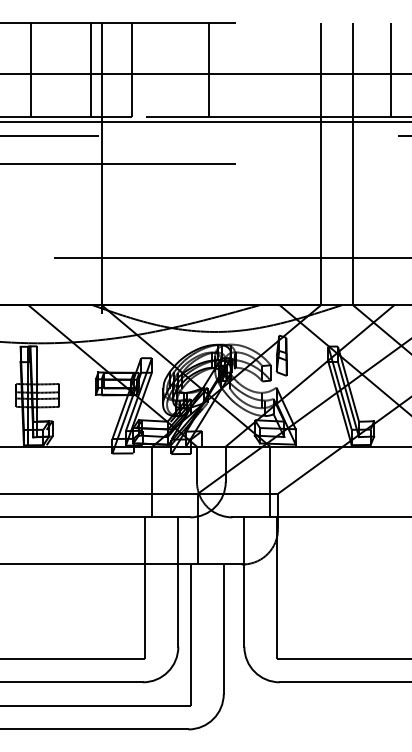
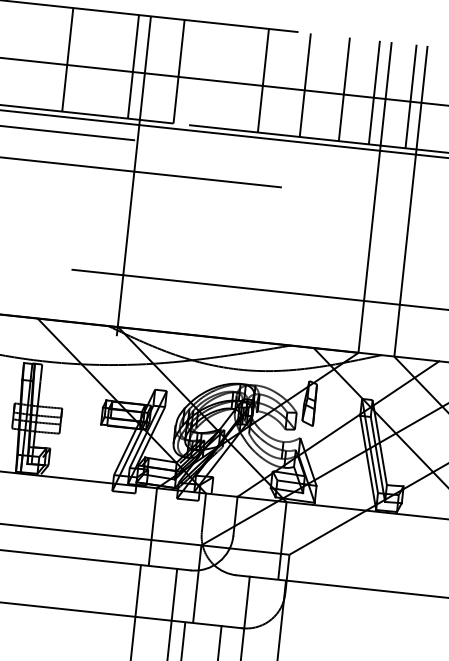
line: (247, 69) -> (305, 85), added
line: (282, 69) -> (344, 89), added
line: (309, 69) -> (373, 92), added
line: (343, 69) -> (411, 96), added

